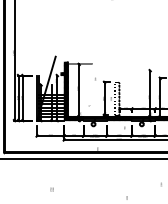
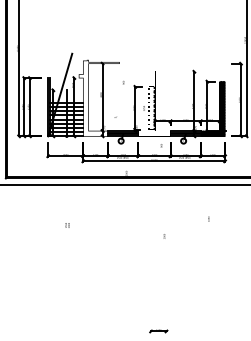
hatch: (72, 91) -> (93, 98), removed
hatch: (119, 117) -> (154, 132), removed

